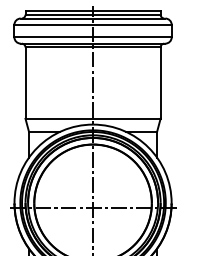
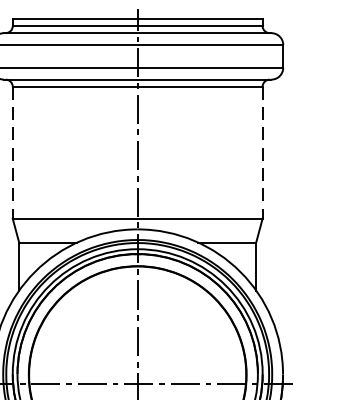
line: (25, 83) -> (12, 153), solid -> dashed
line: (160, 83) -> (262, 153), solid -> dashed

